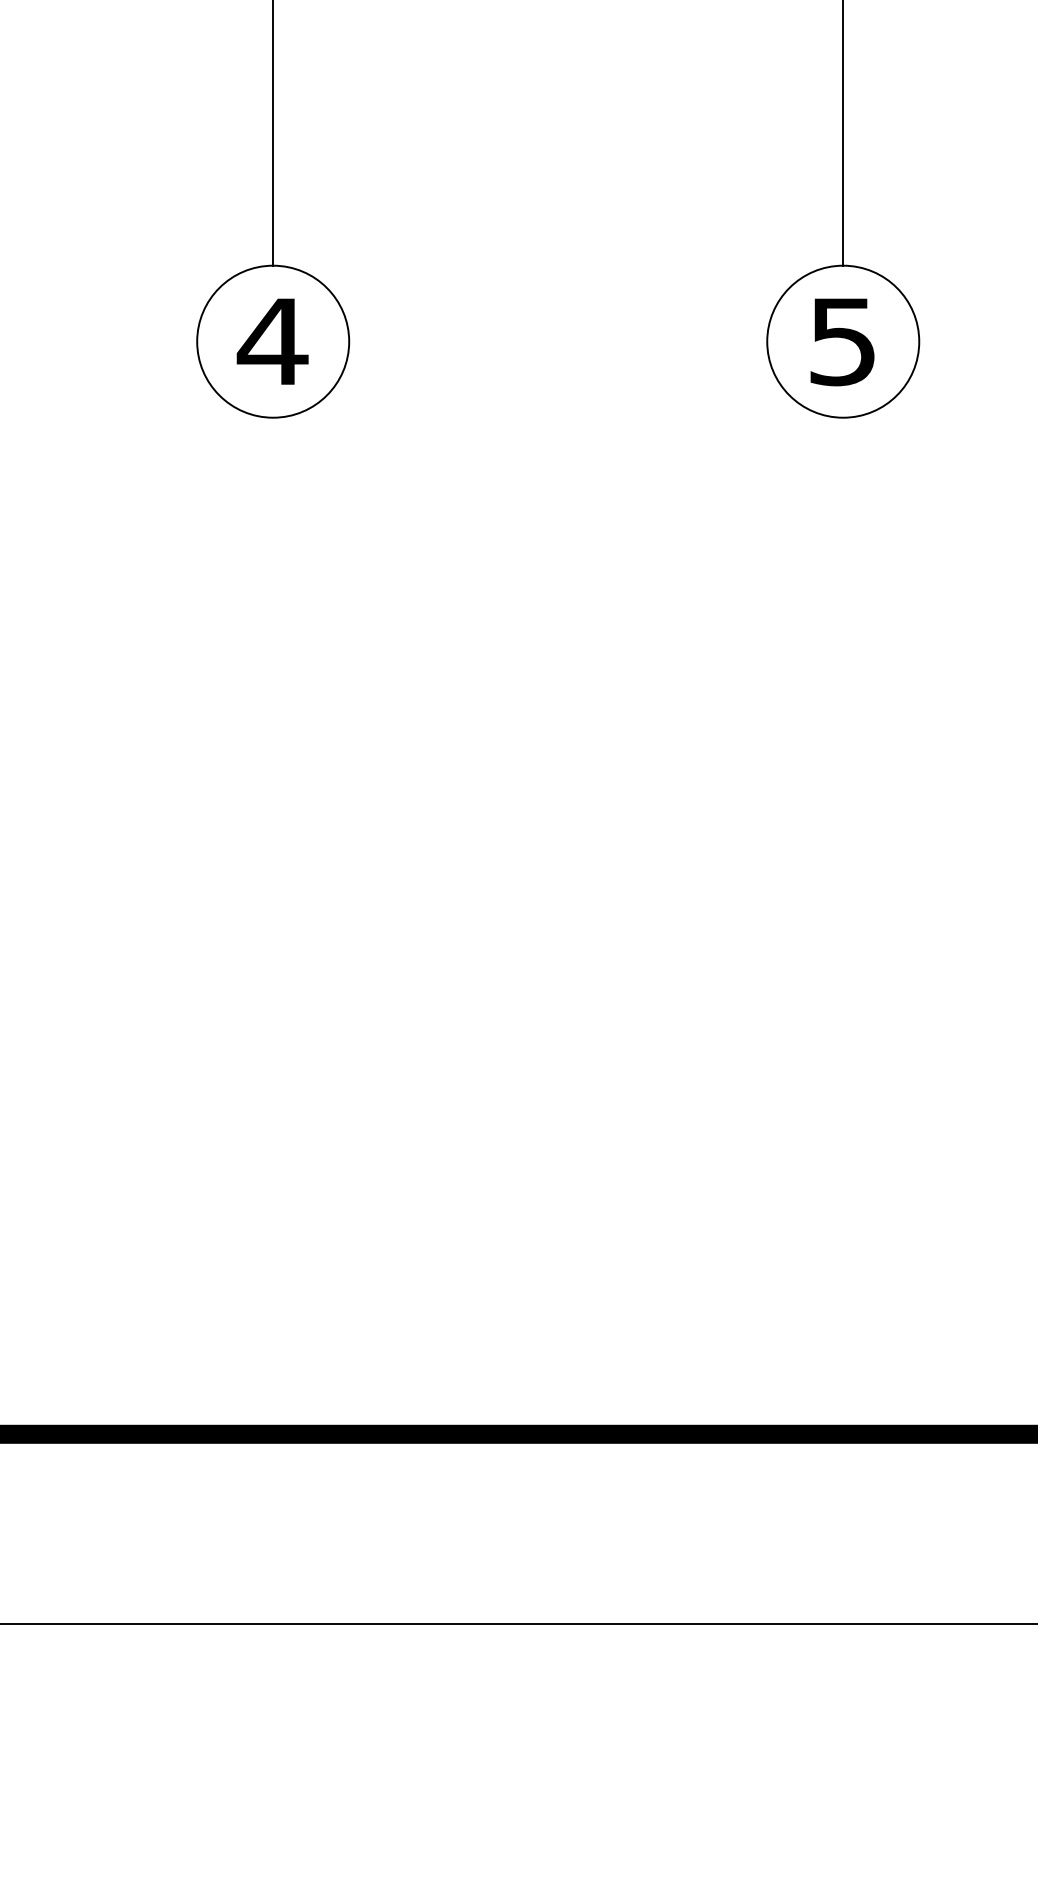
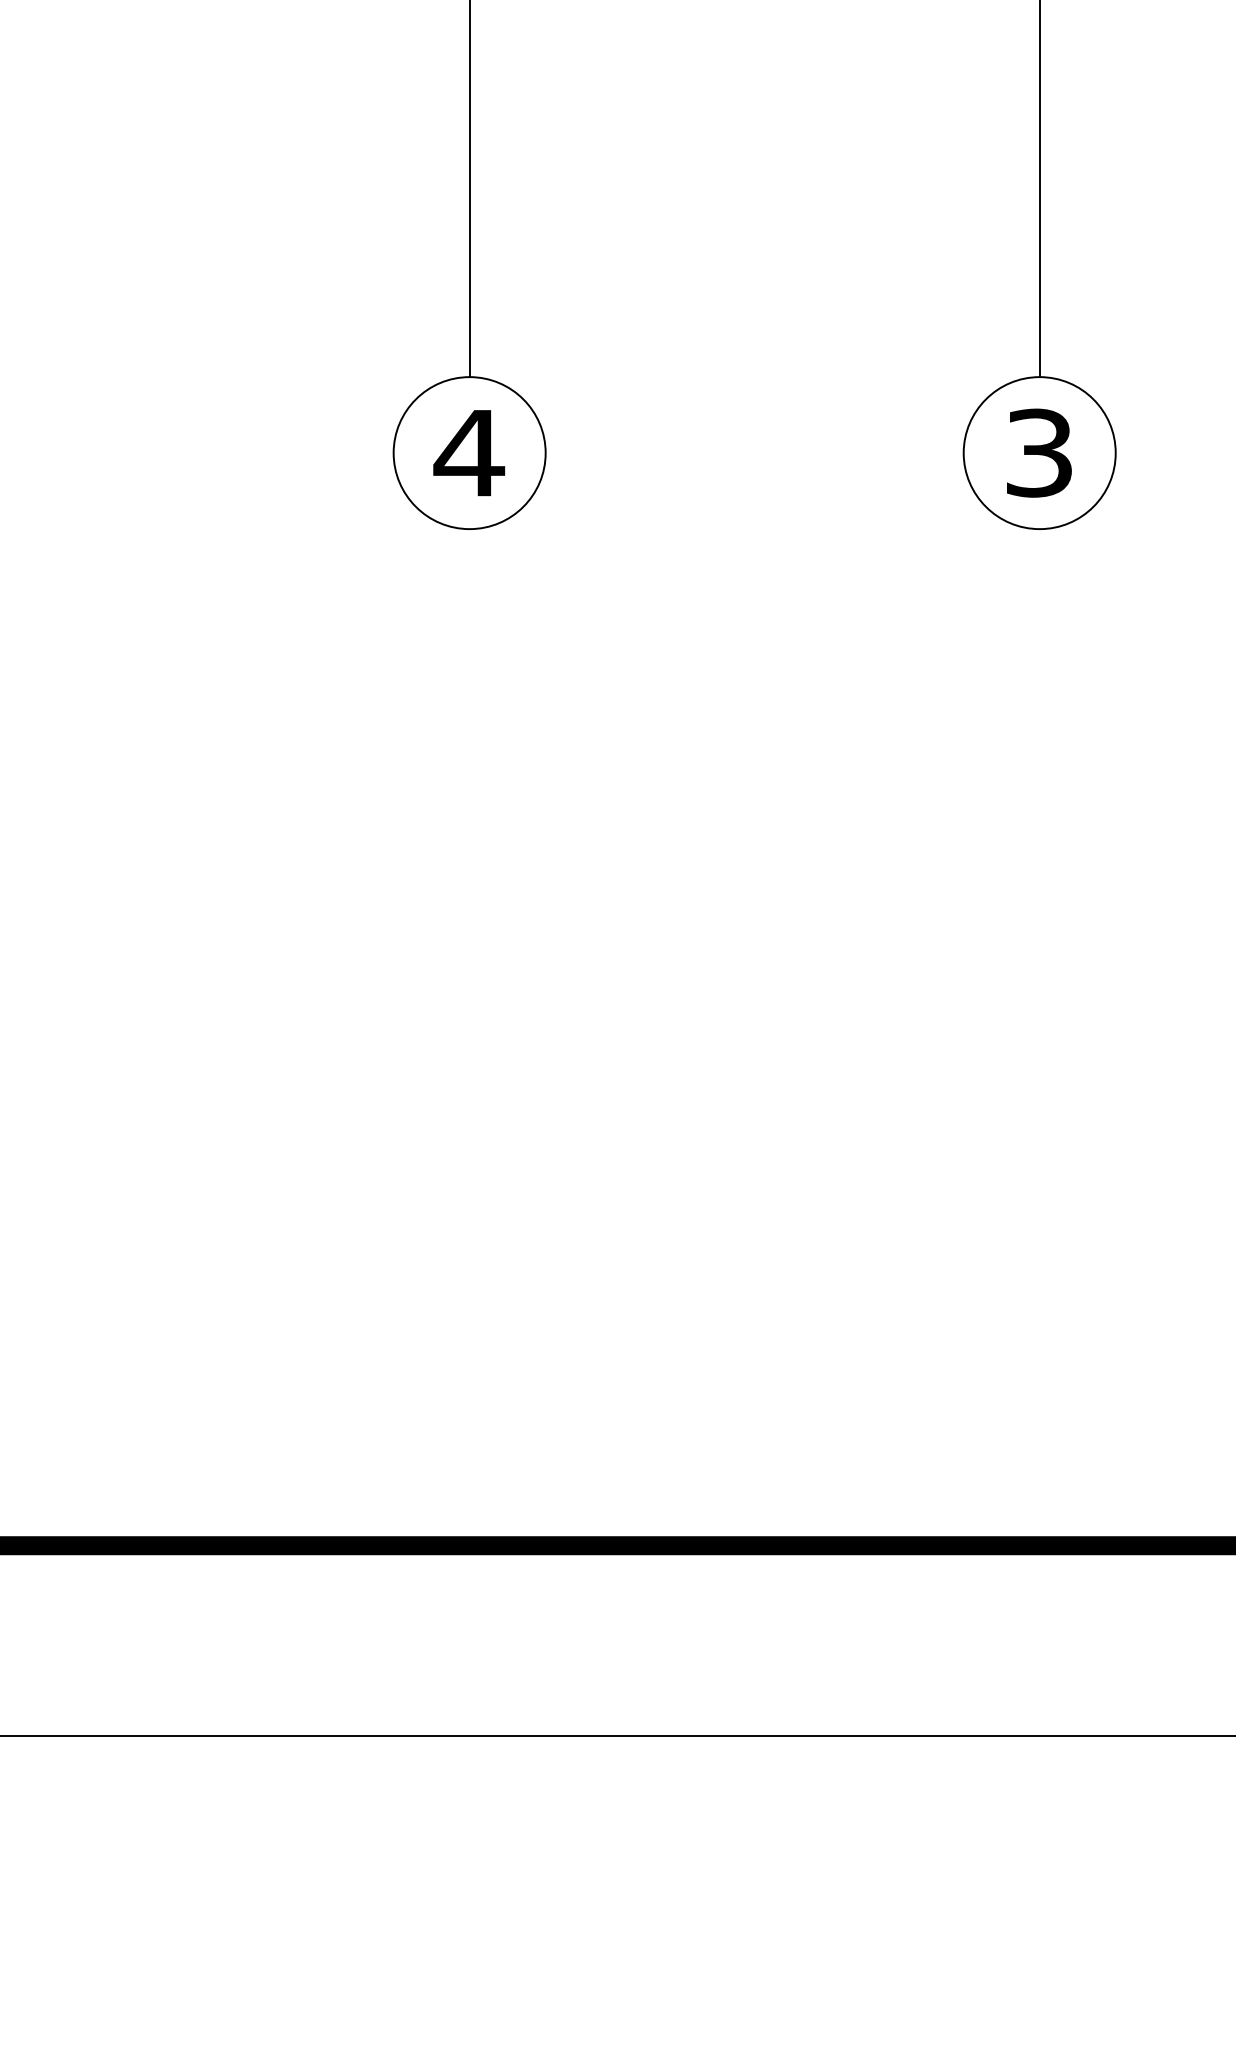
text: (843, 341) -> (1039, 452), 5 -> 3

